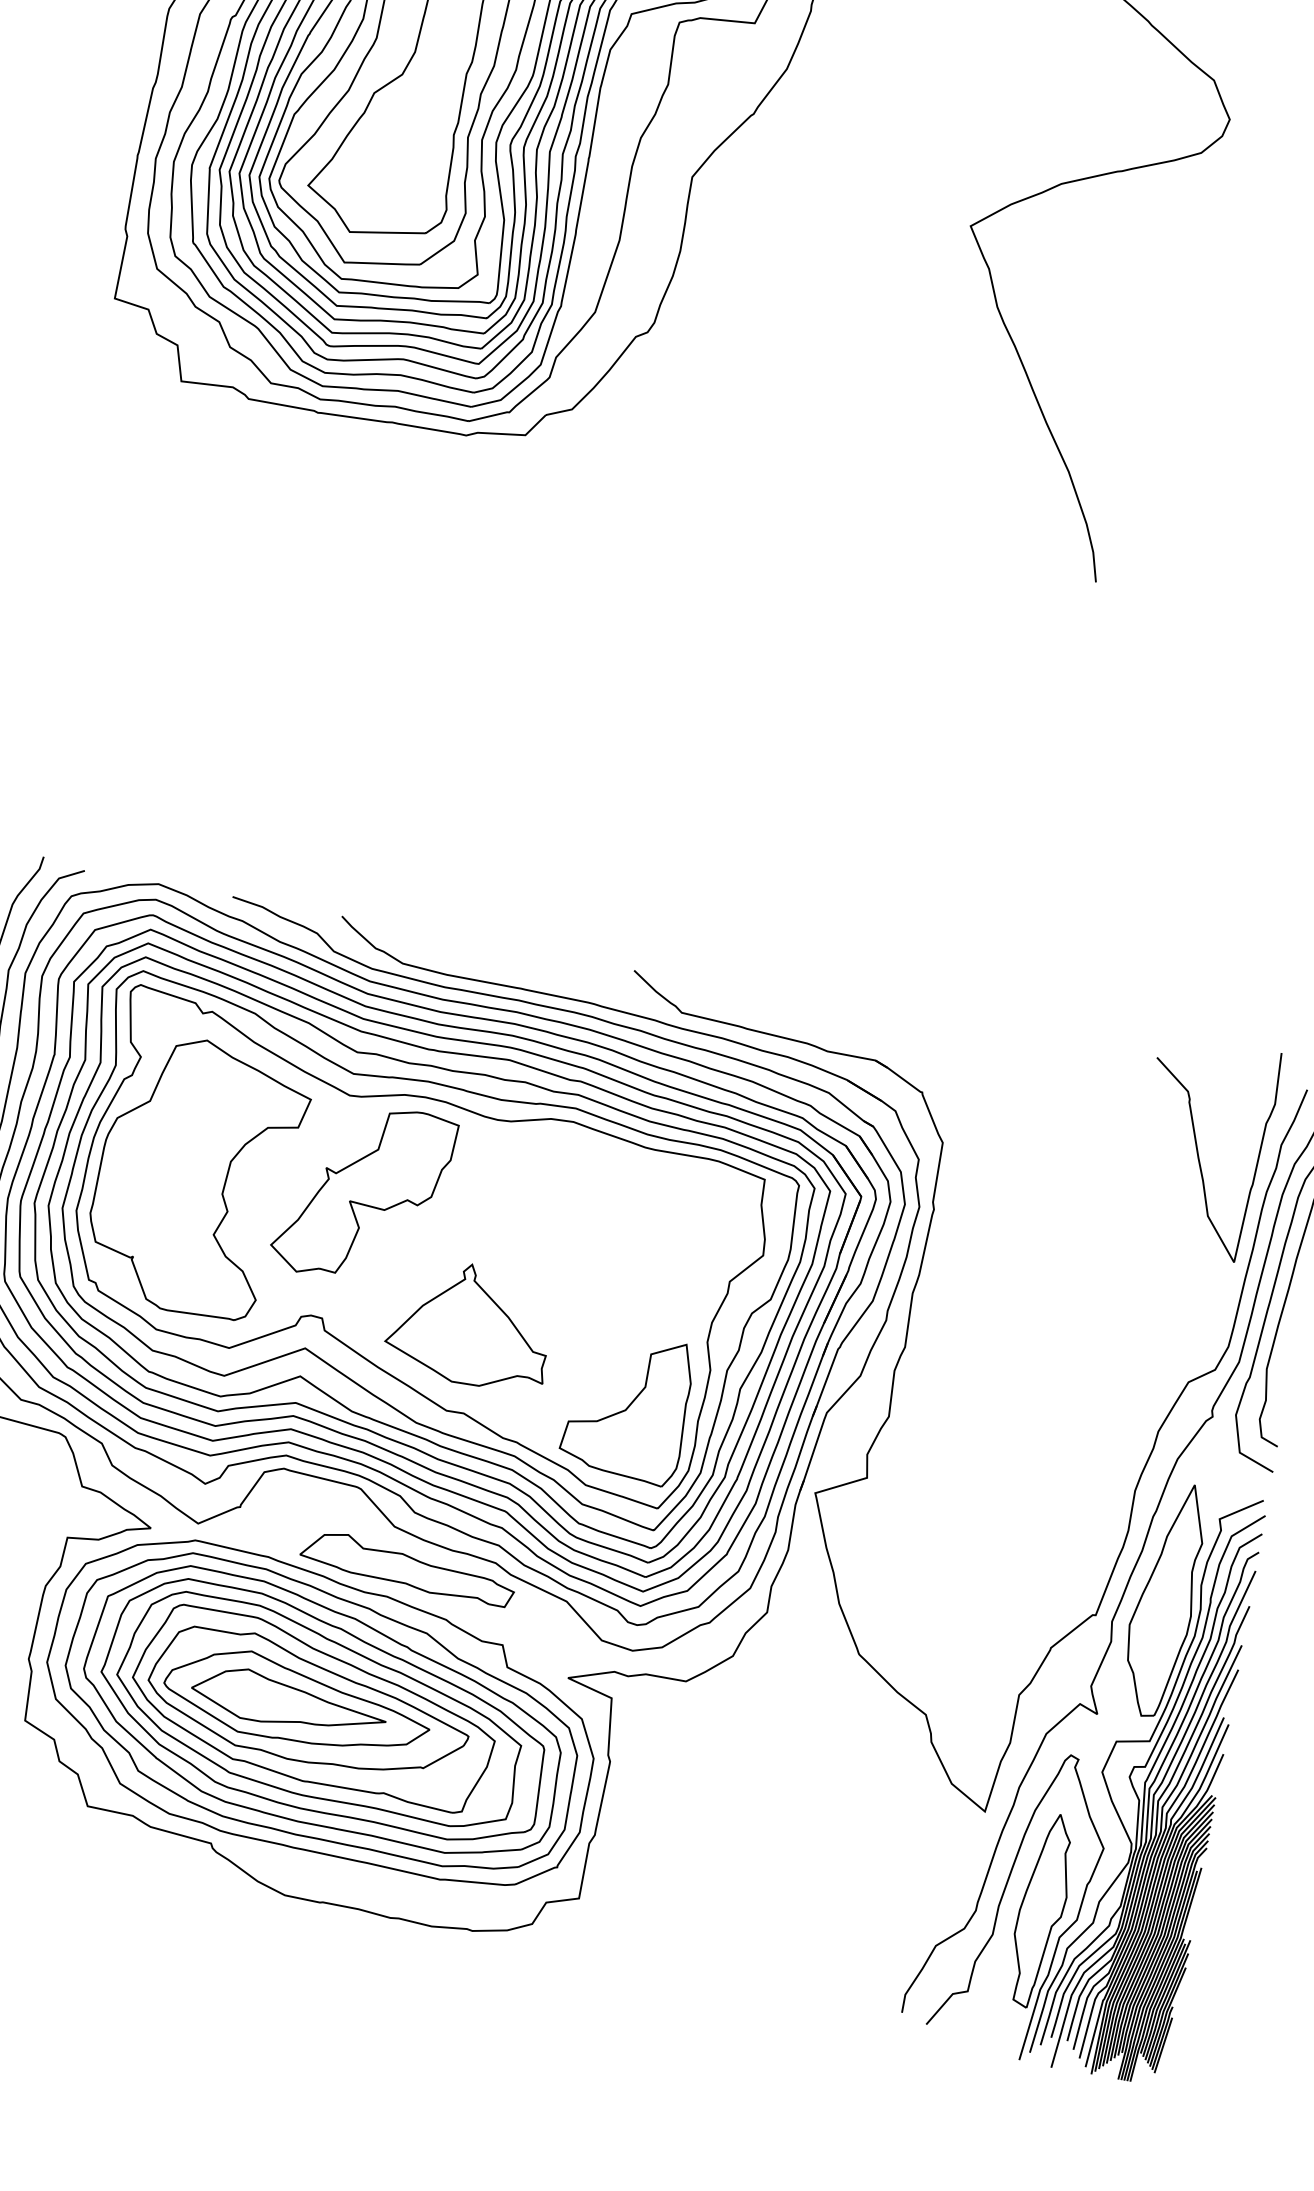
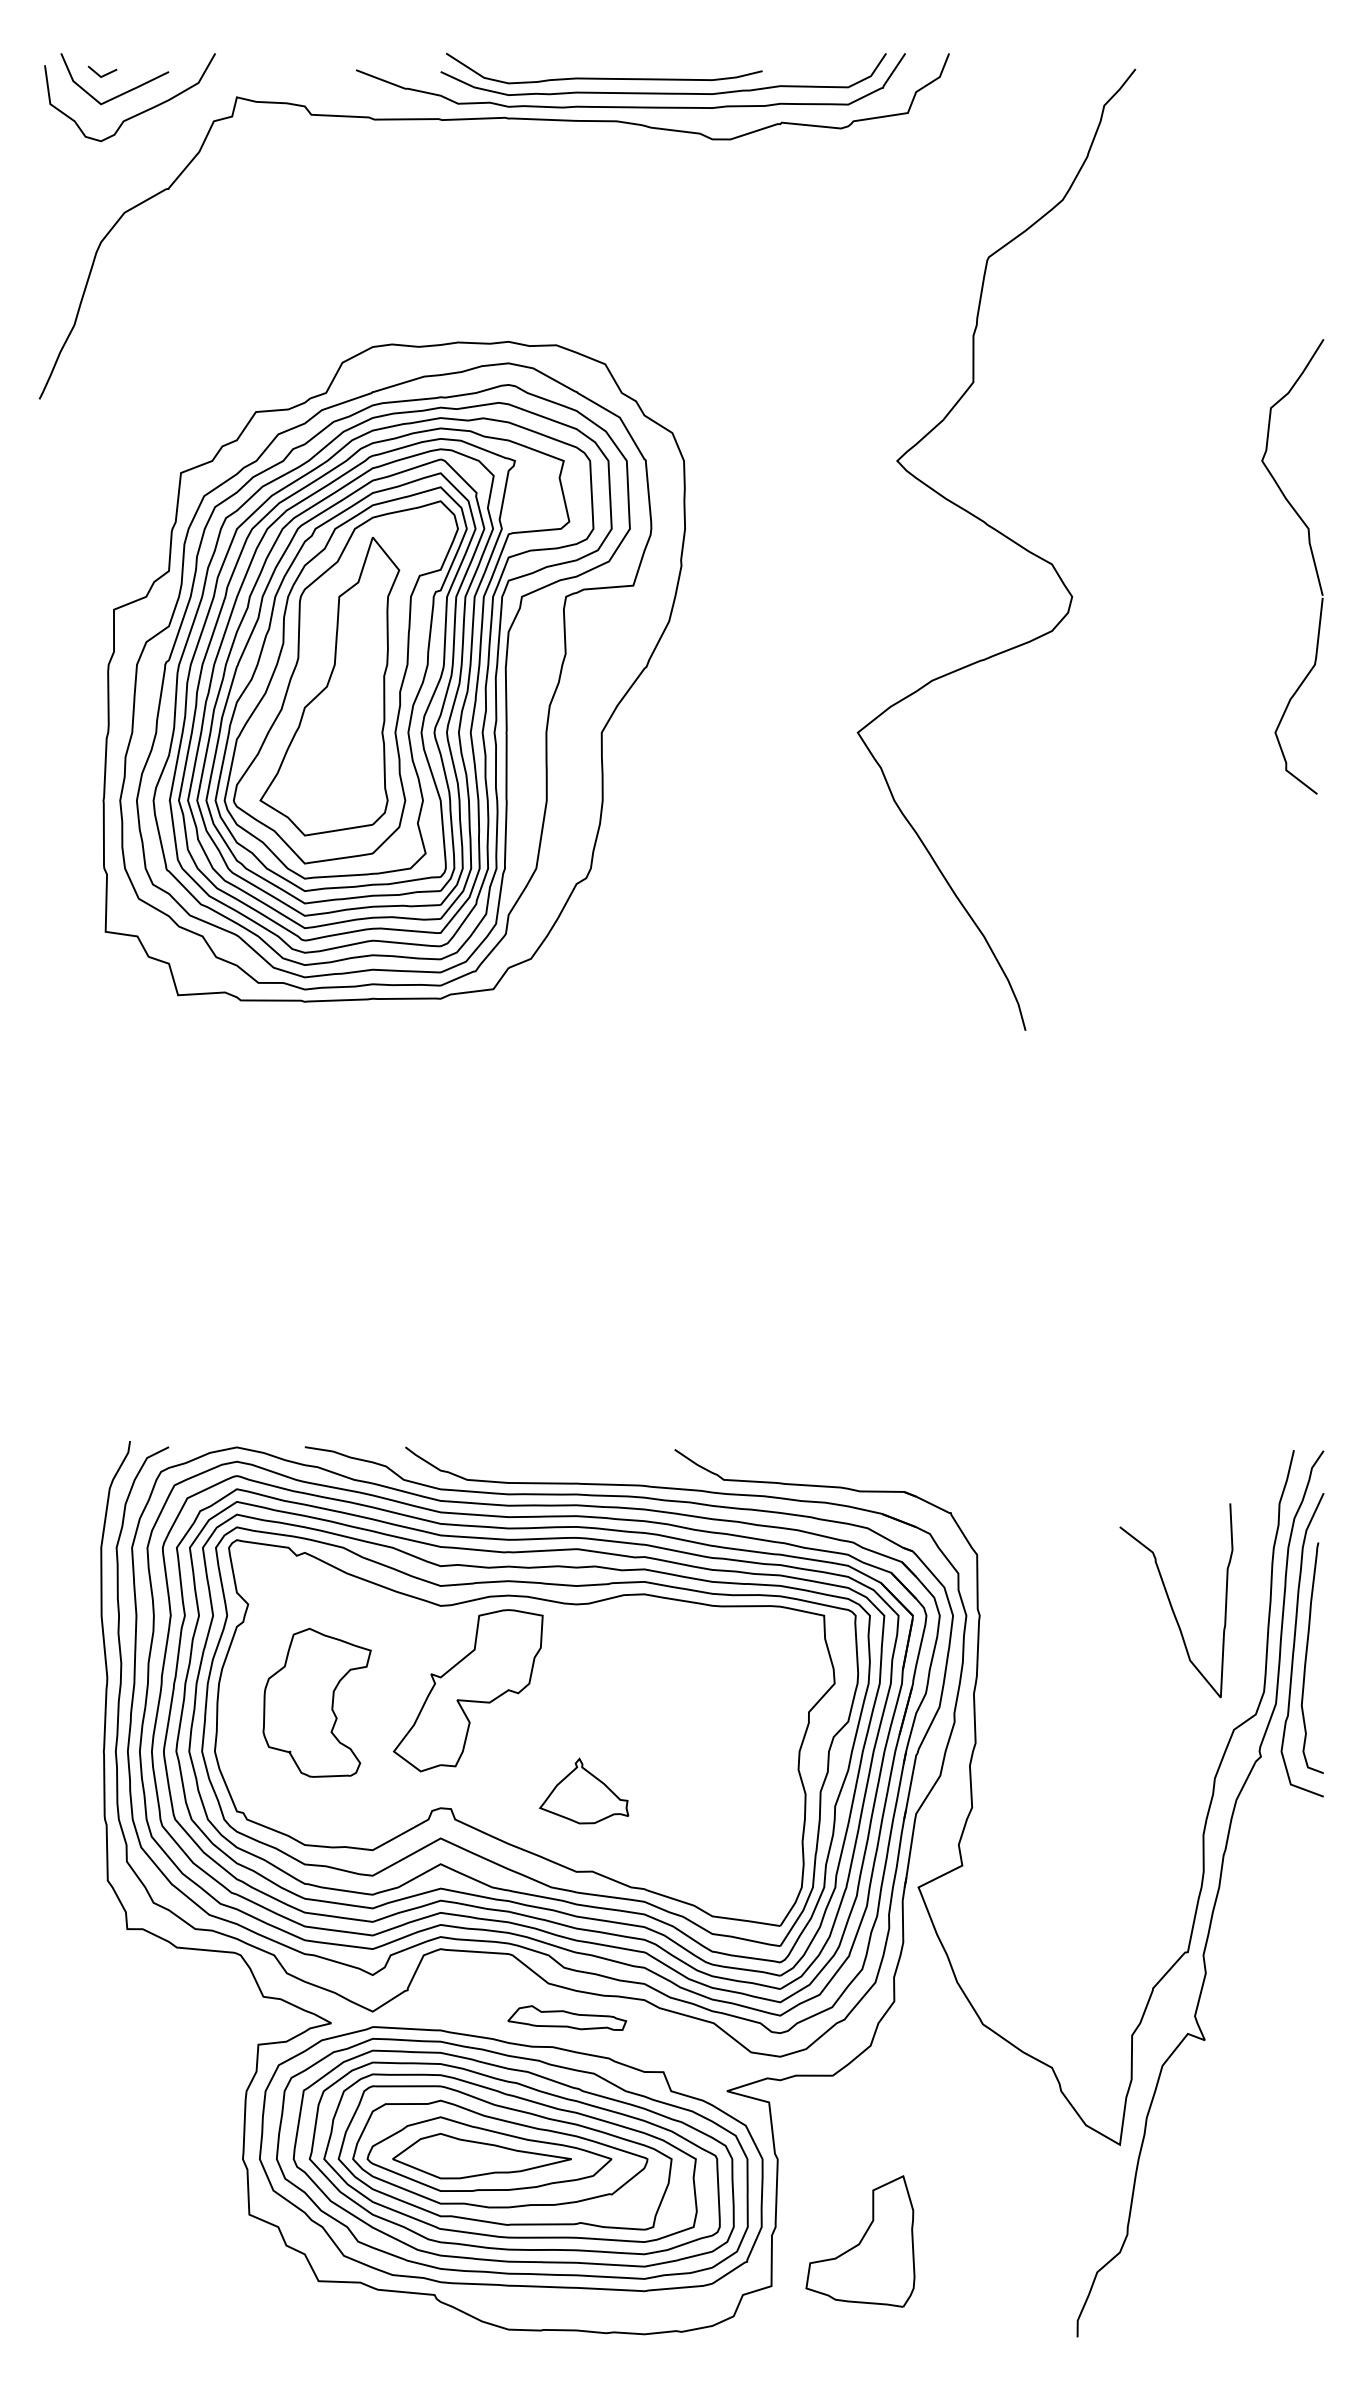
curve: (1198, 1150) -> (1171, 1603), moved
part: (196, 1176) -> (316, 1702), size x0.6
part: (469, 1323) -> (583, 1790), size x0.6
part: (627, 1407) -> (860, 2241), moved
part: (408, 1567) -> (567, 2017), size x0.6
part: (1095, 1771) -> (1212, 2091), removed

